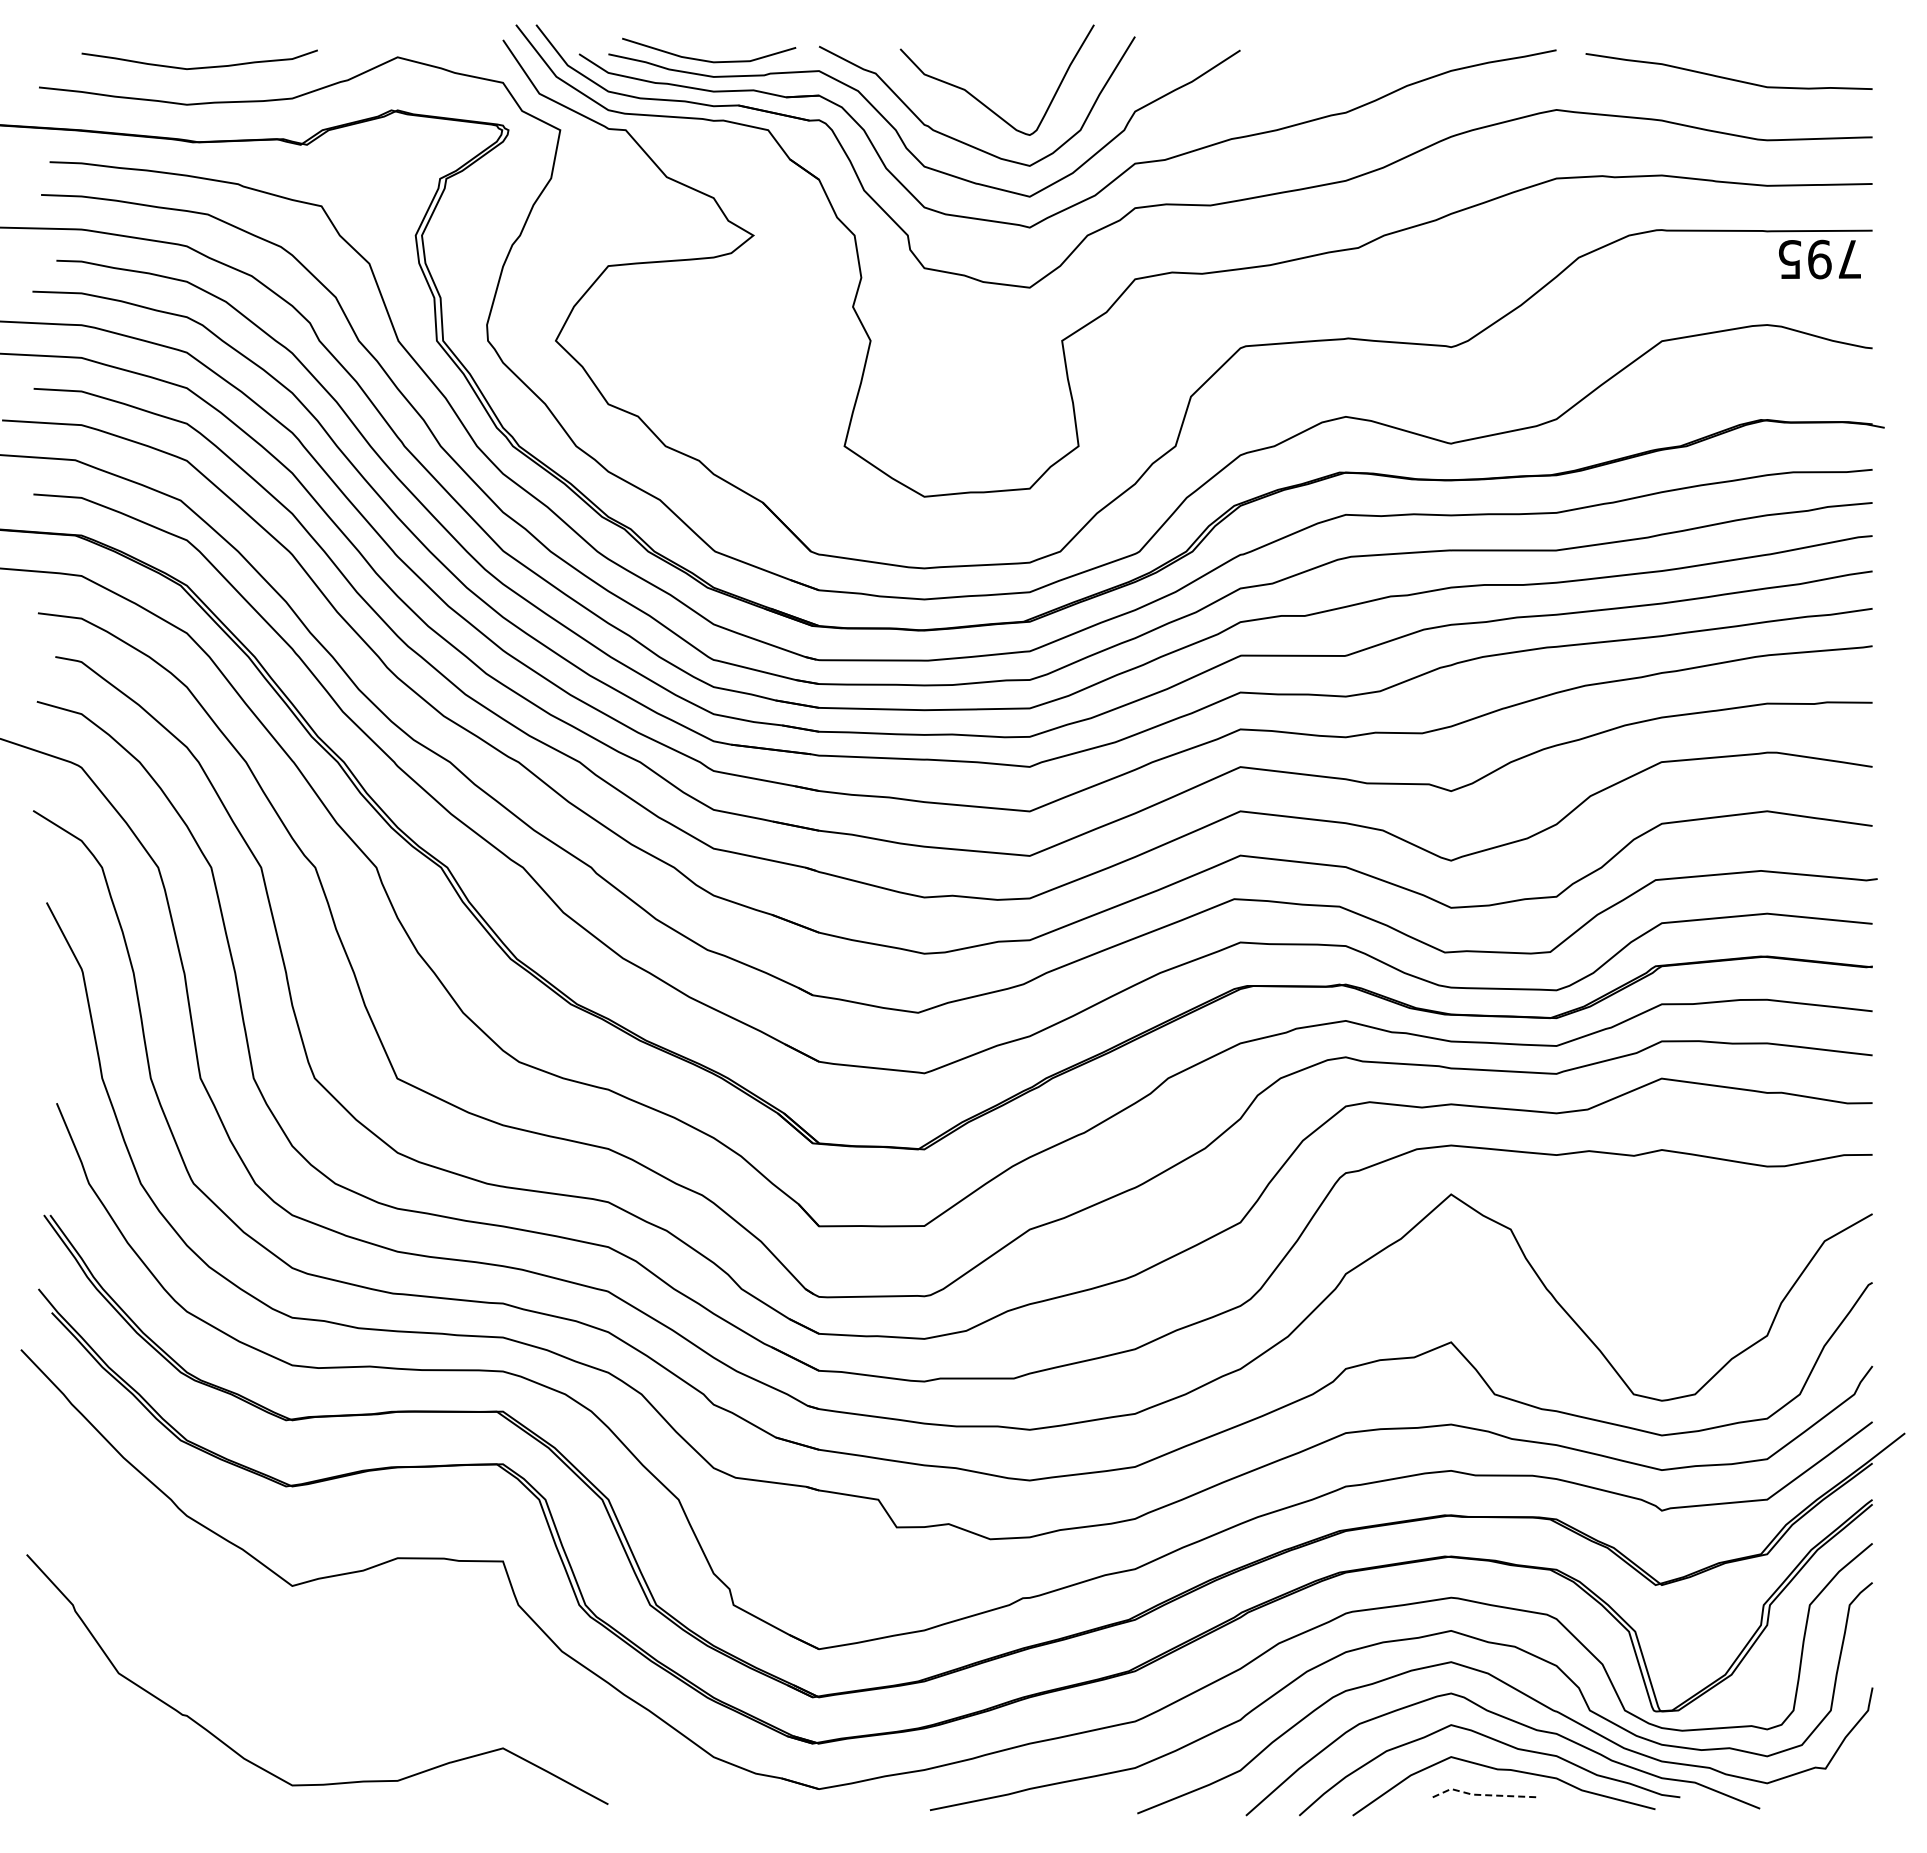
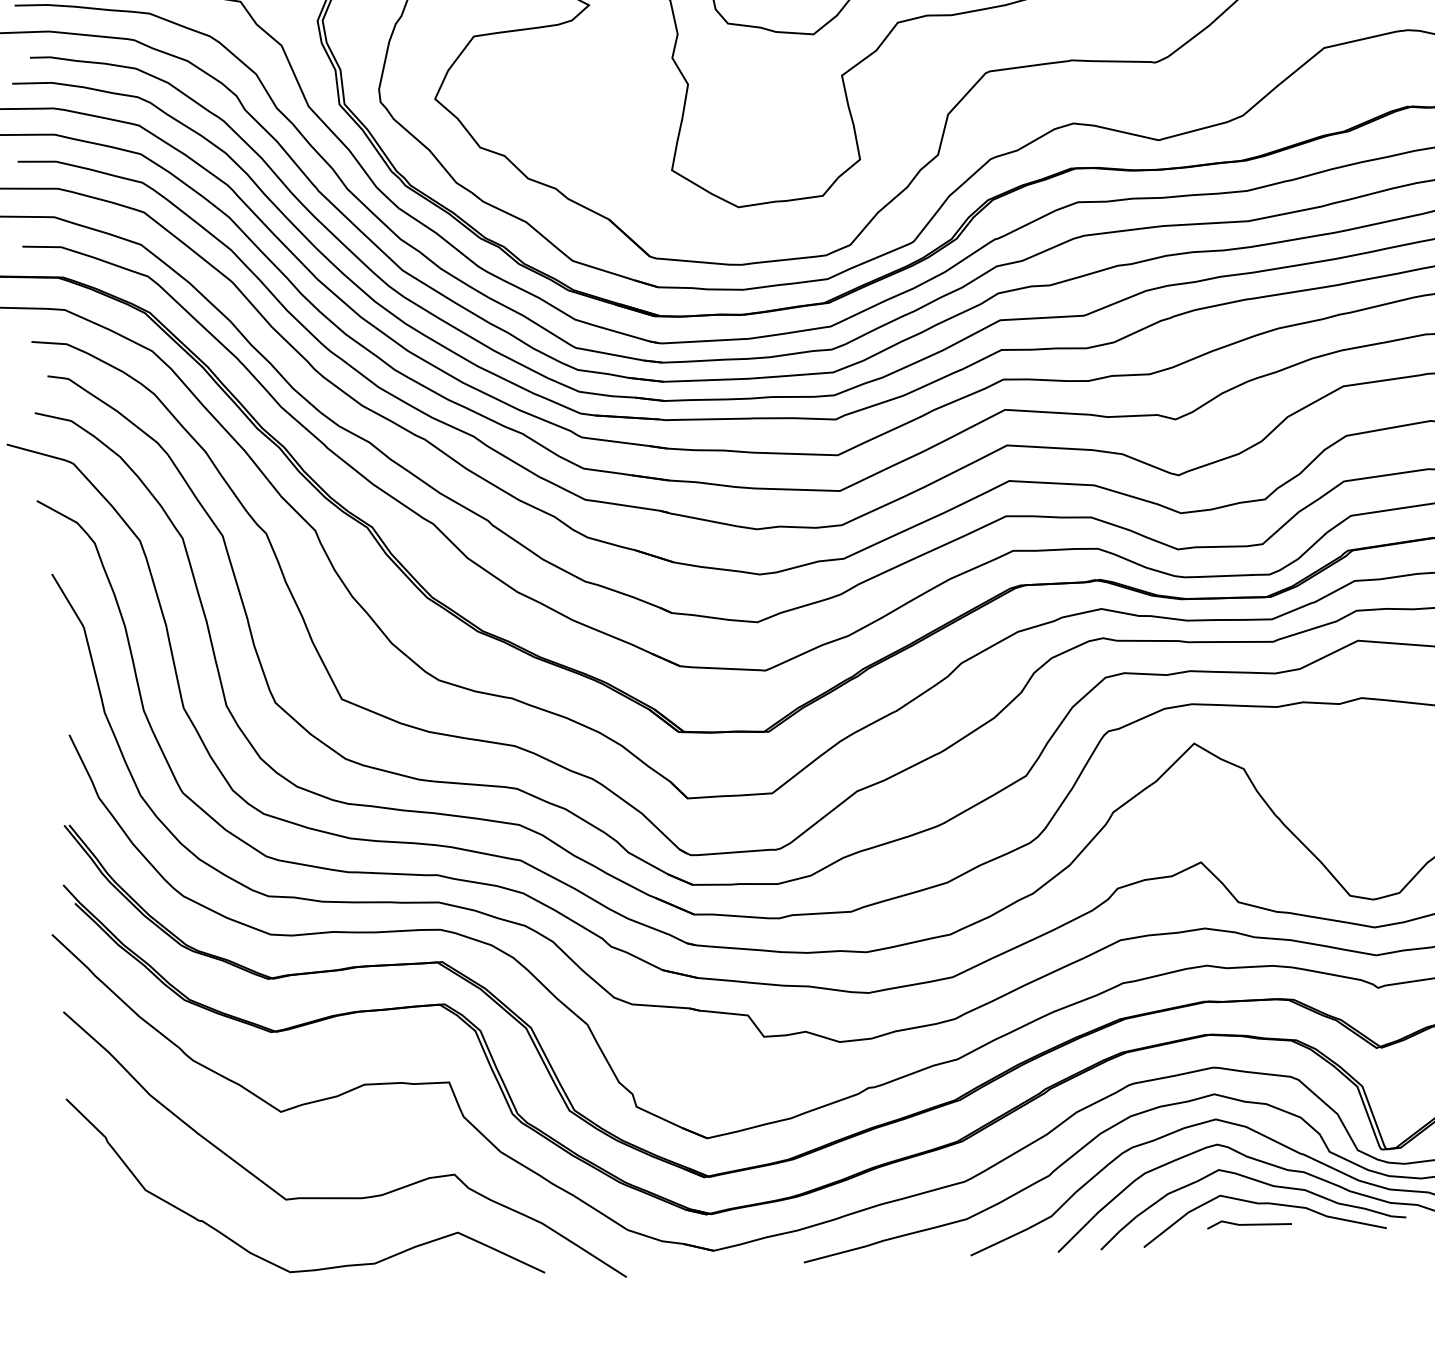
curve: (368, 1696) -> (347, 1197), added
line: (1483, 1795) -> (1248, 1225), dashed -> solid

